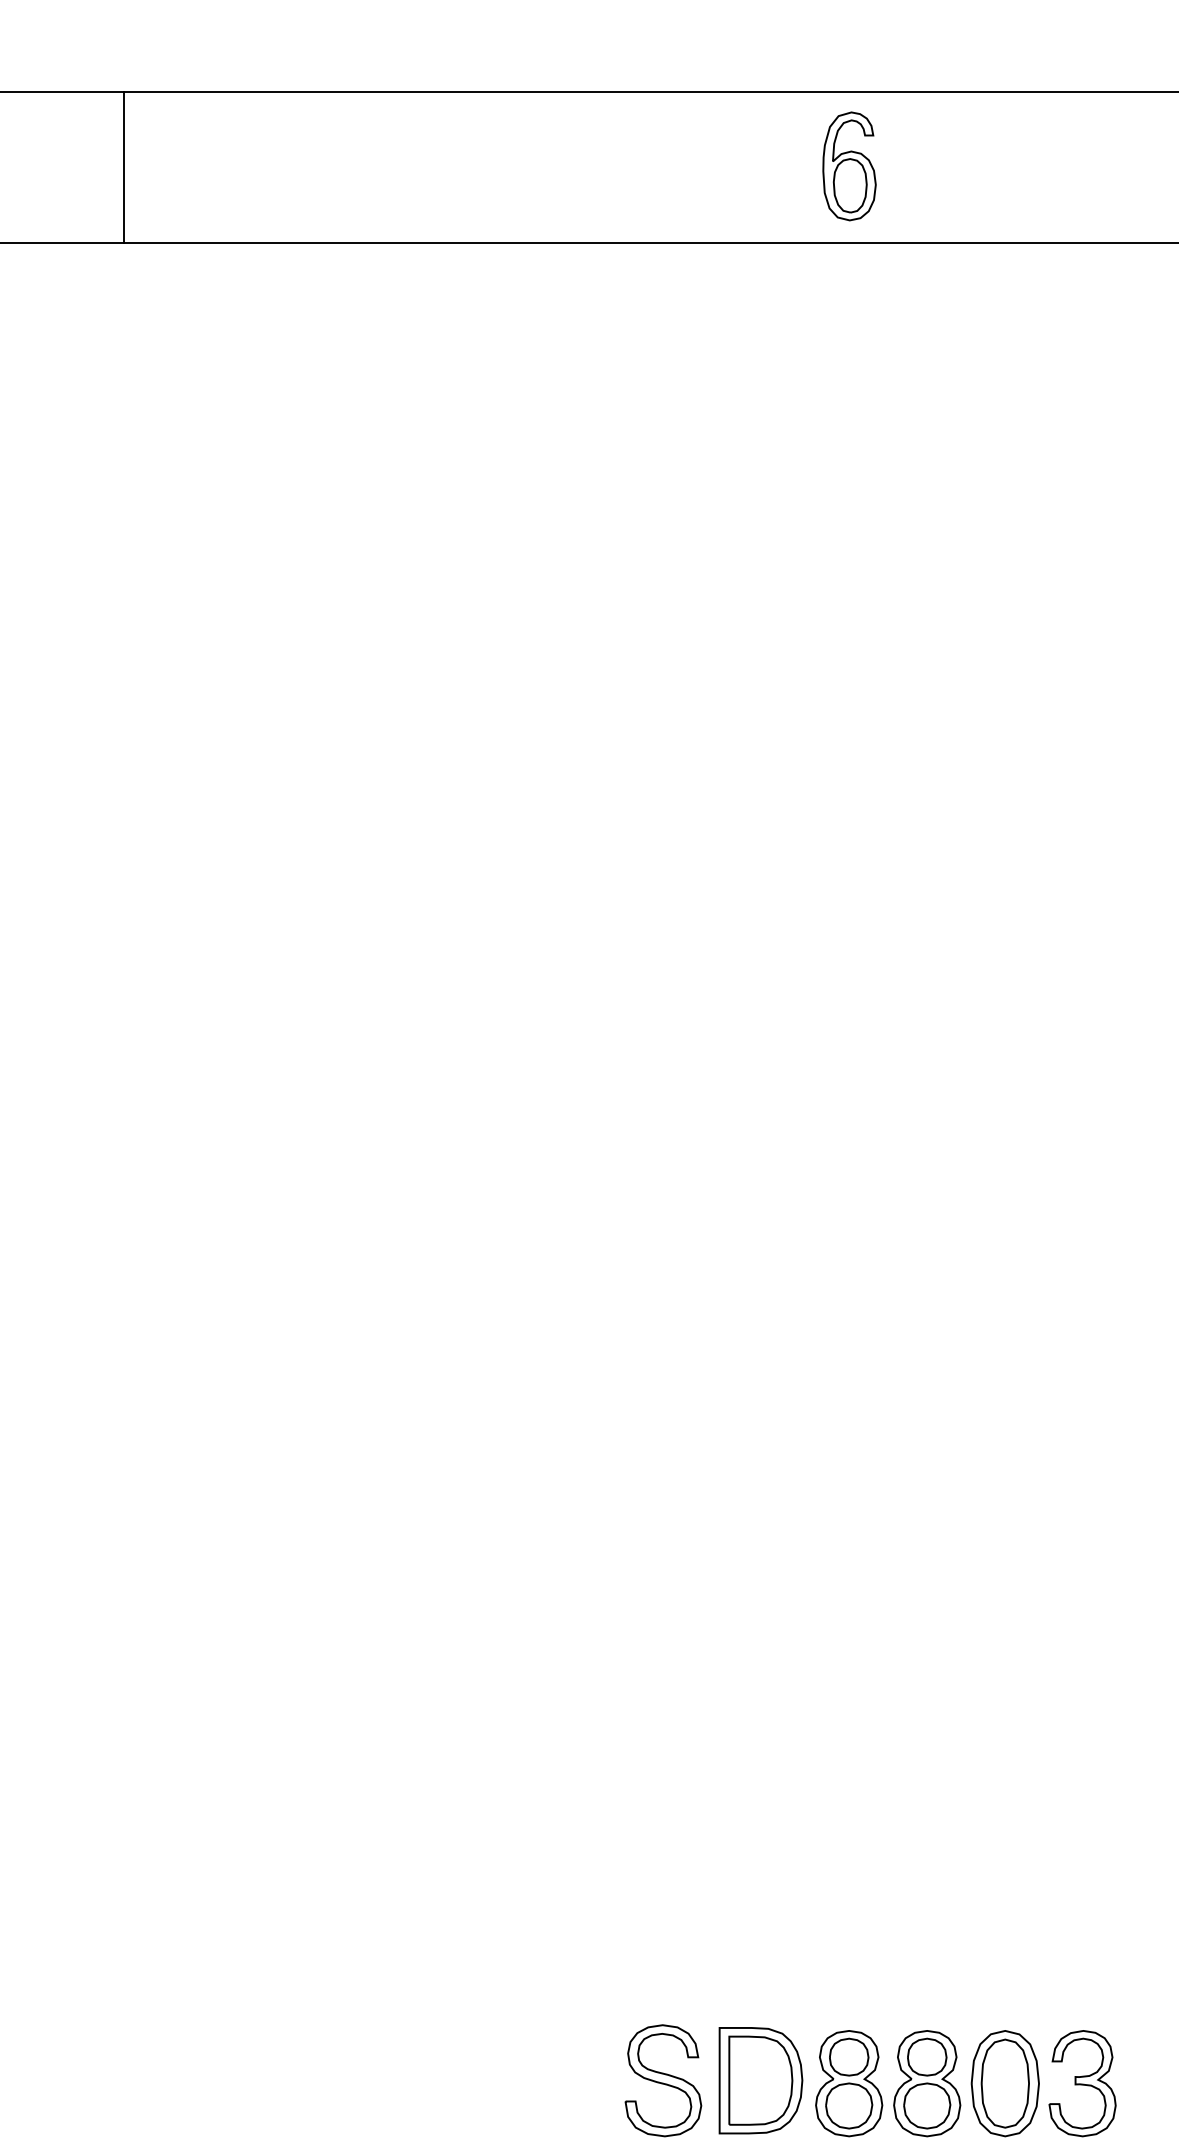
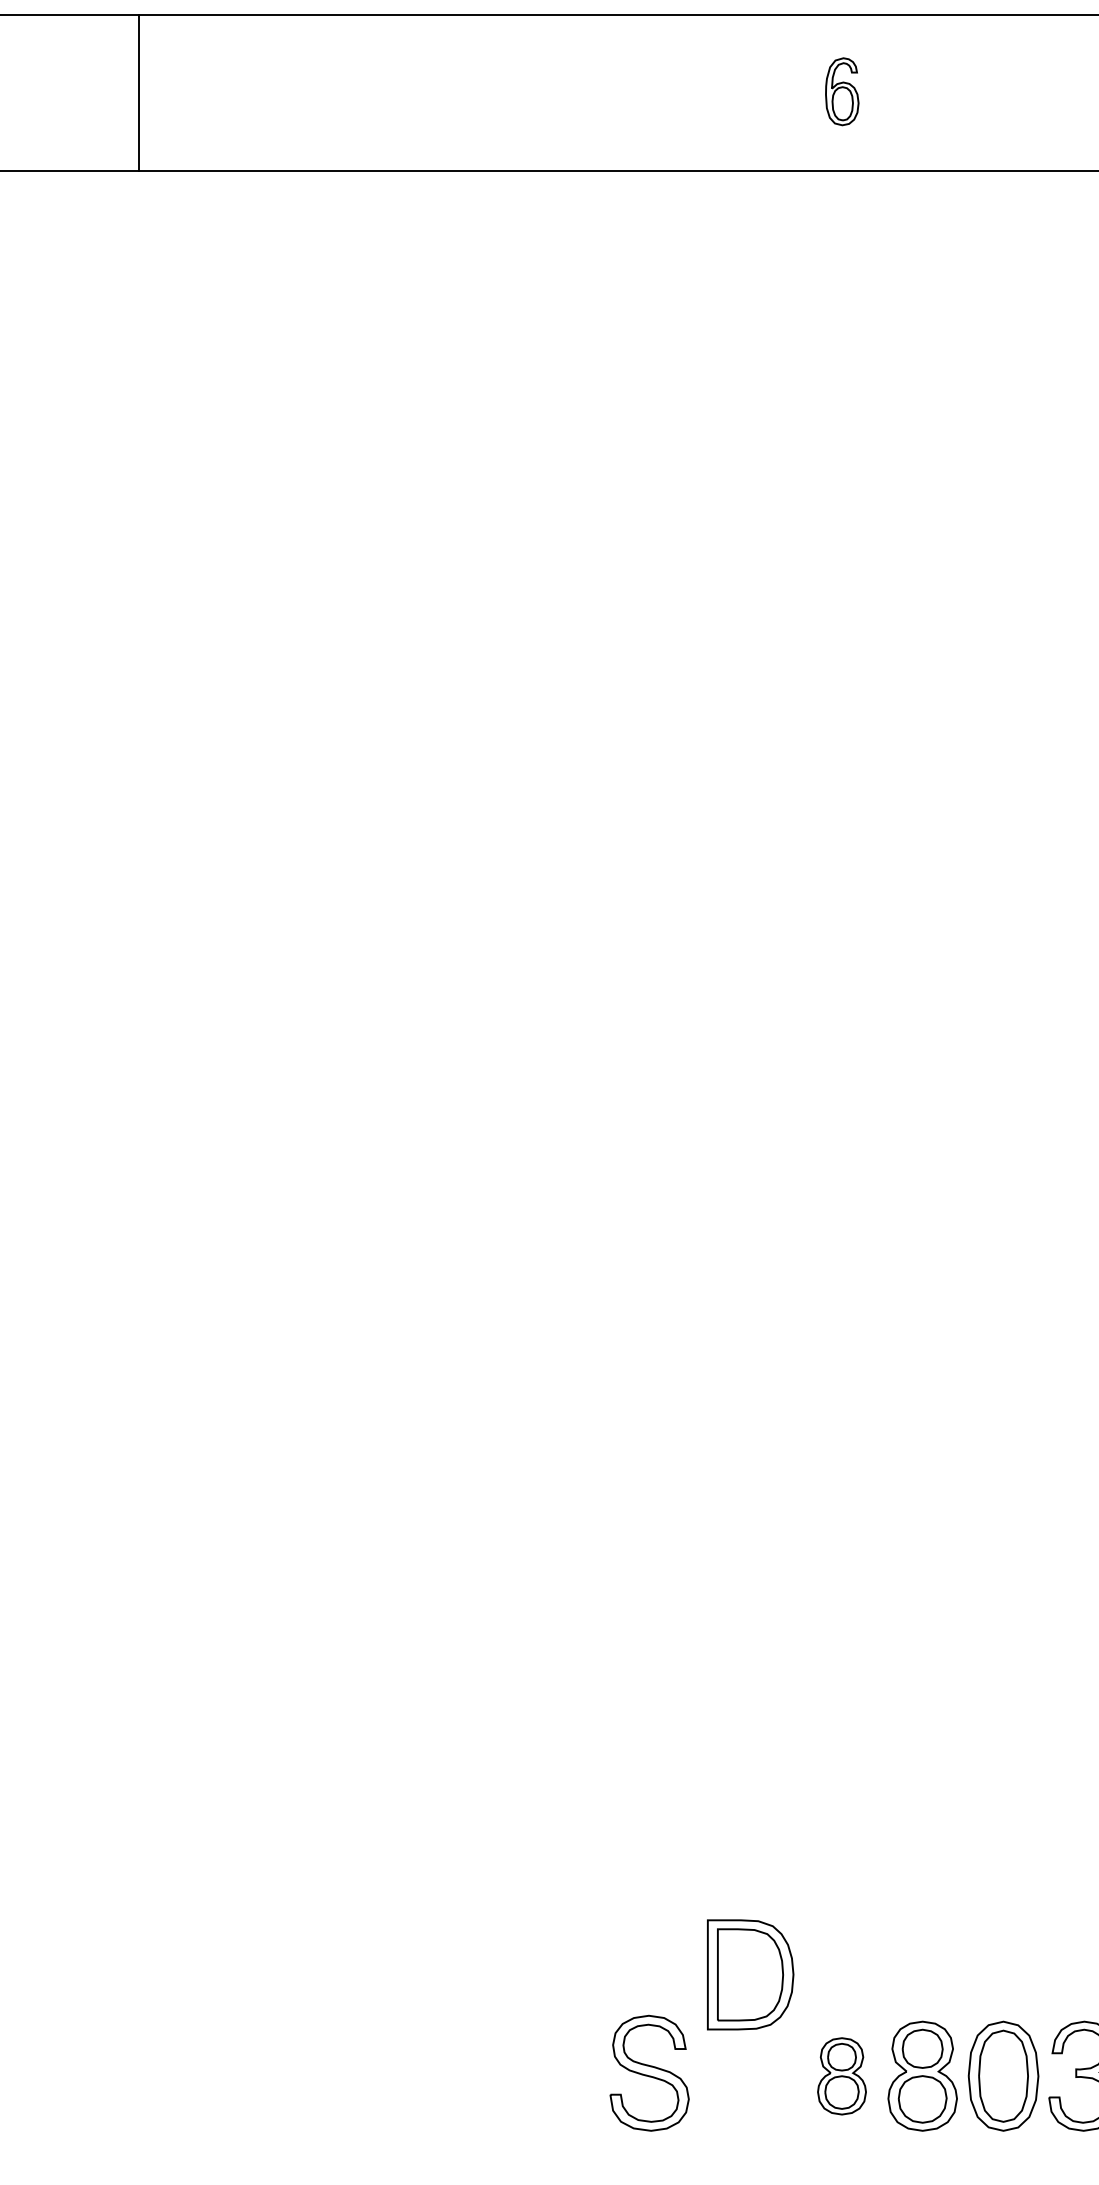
line: (123, 166) -> (138, 91), moved
part: (849, 166) -> (842, 91), size x0.6
part: (760, 2080) -> (750, 1974), moved
part: (849, 2083) -> (842, 2076), size x0.7

